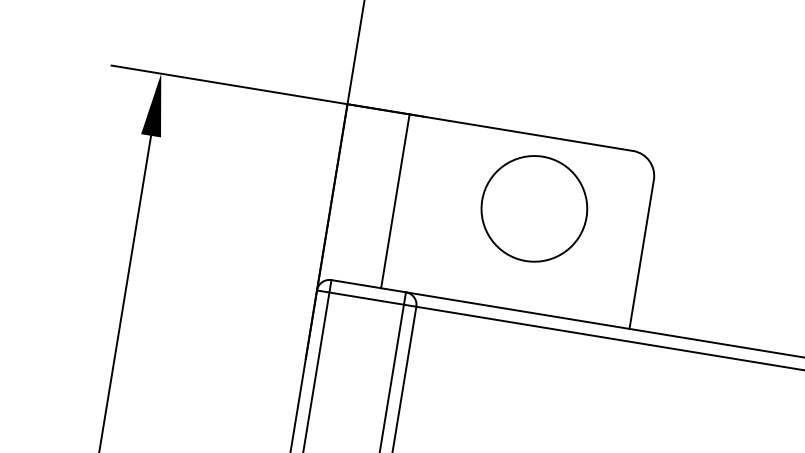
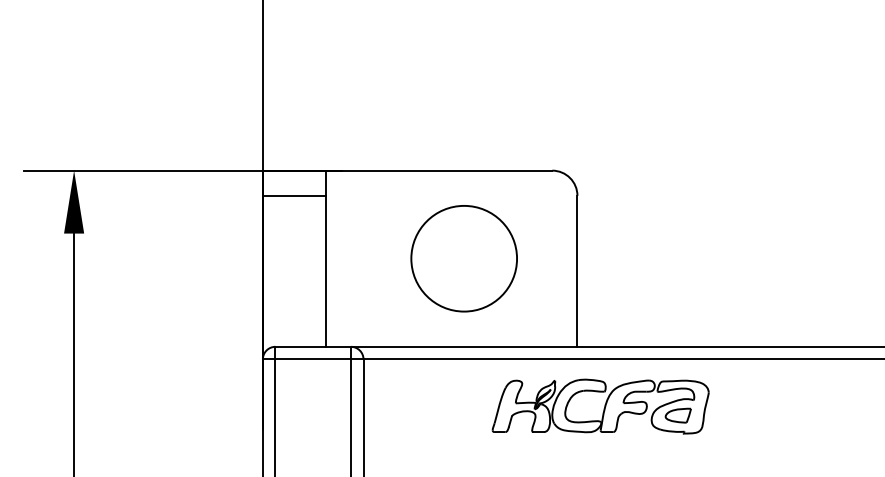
line: (373, 133) -> (293, 195), added
circle: (533, 208) -> (463, 258), moved
part: (642, 391) -> (600, 406), added

